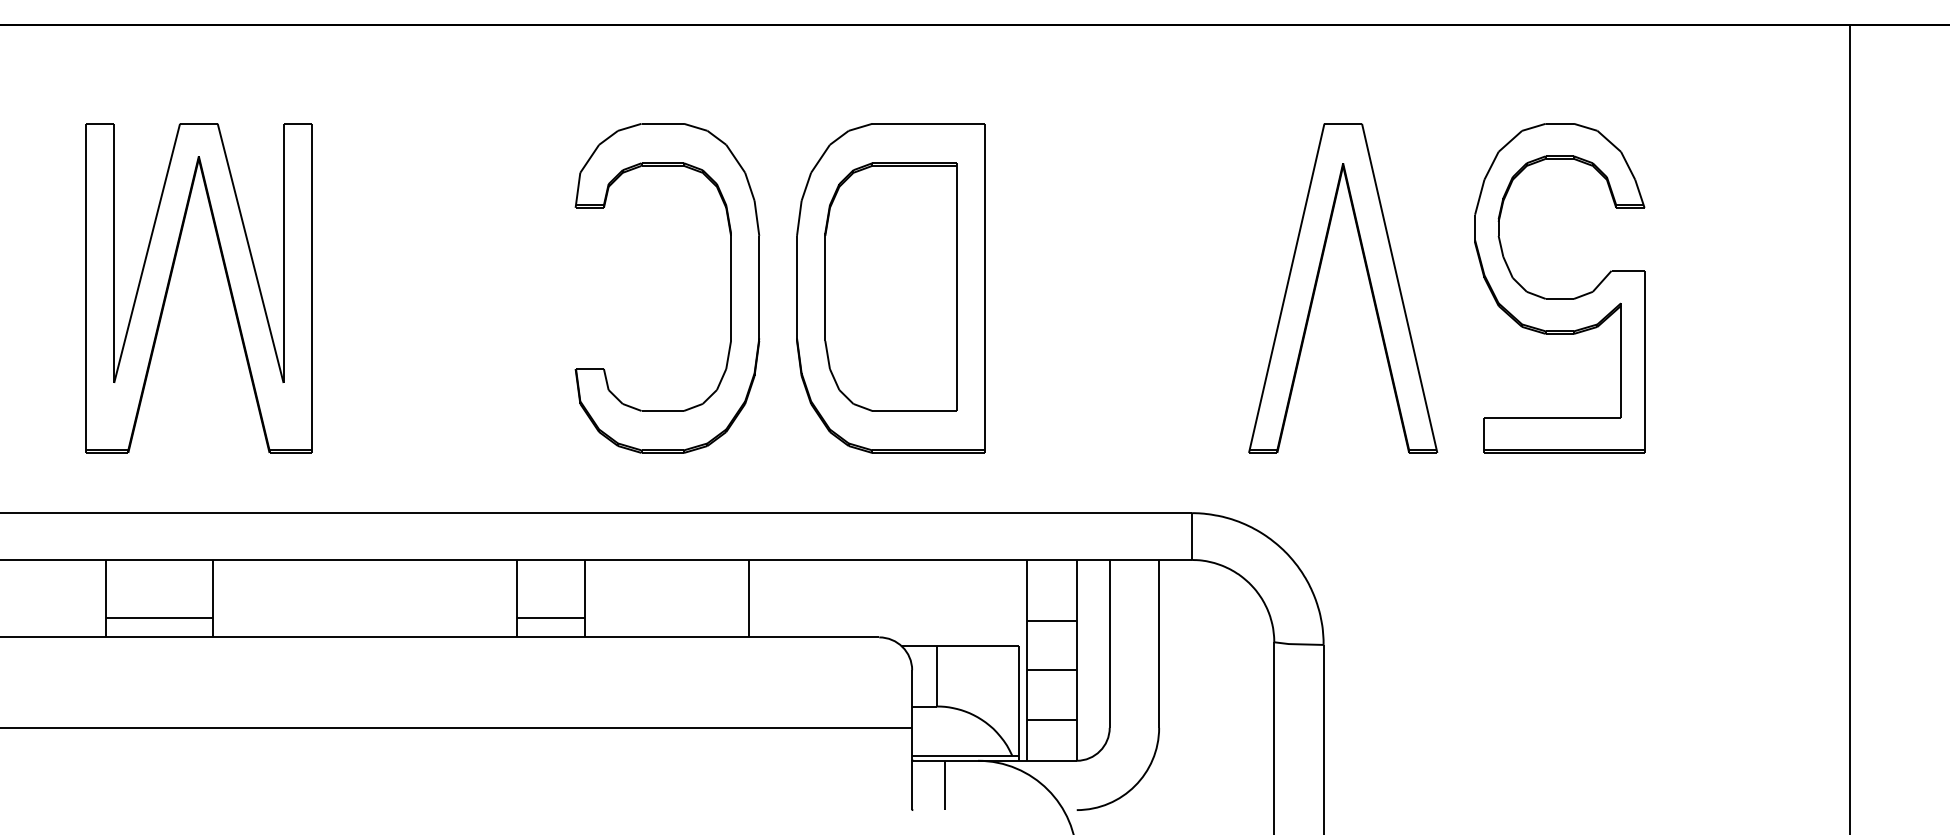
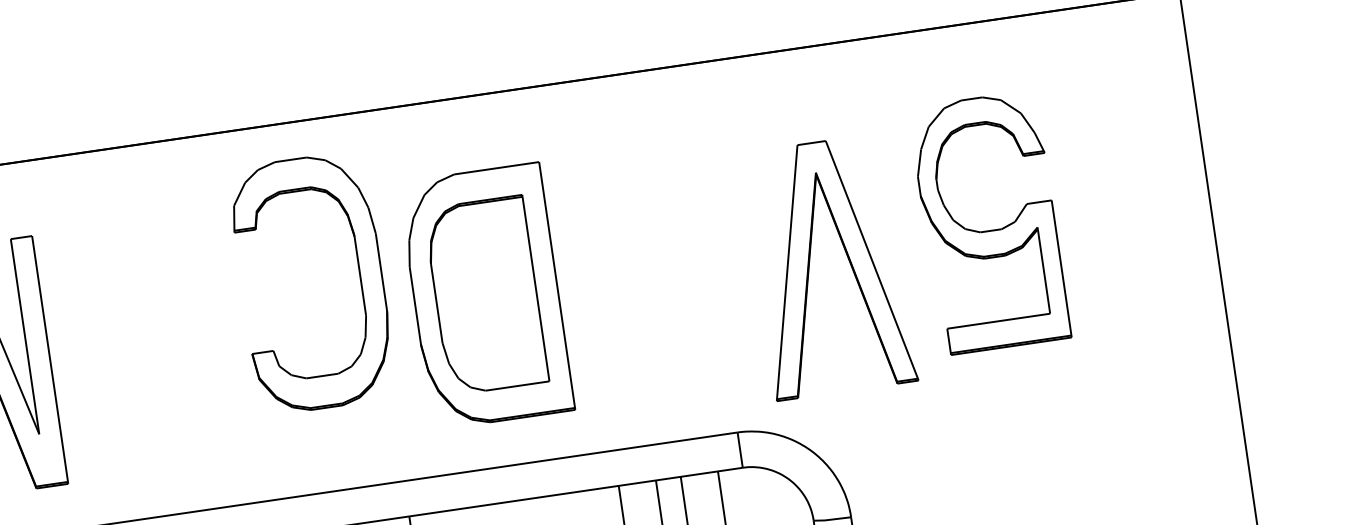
part: (1368, 281) -> (847, 259), moved
part: (730, 288) -> (359, 276), moved

